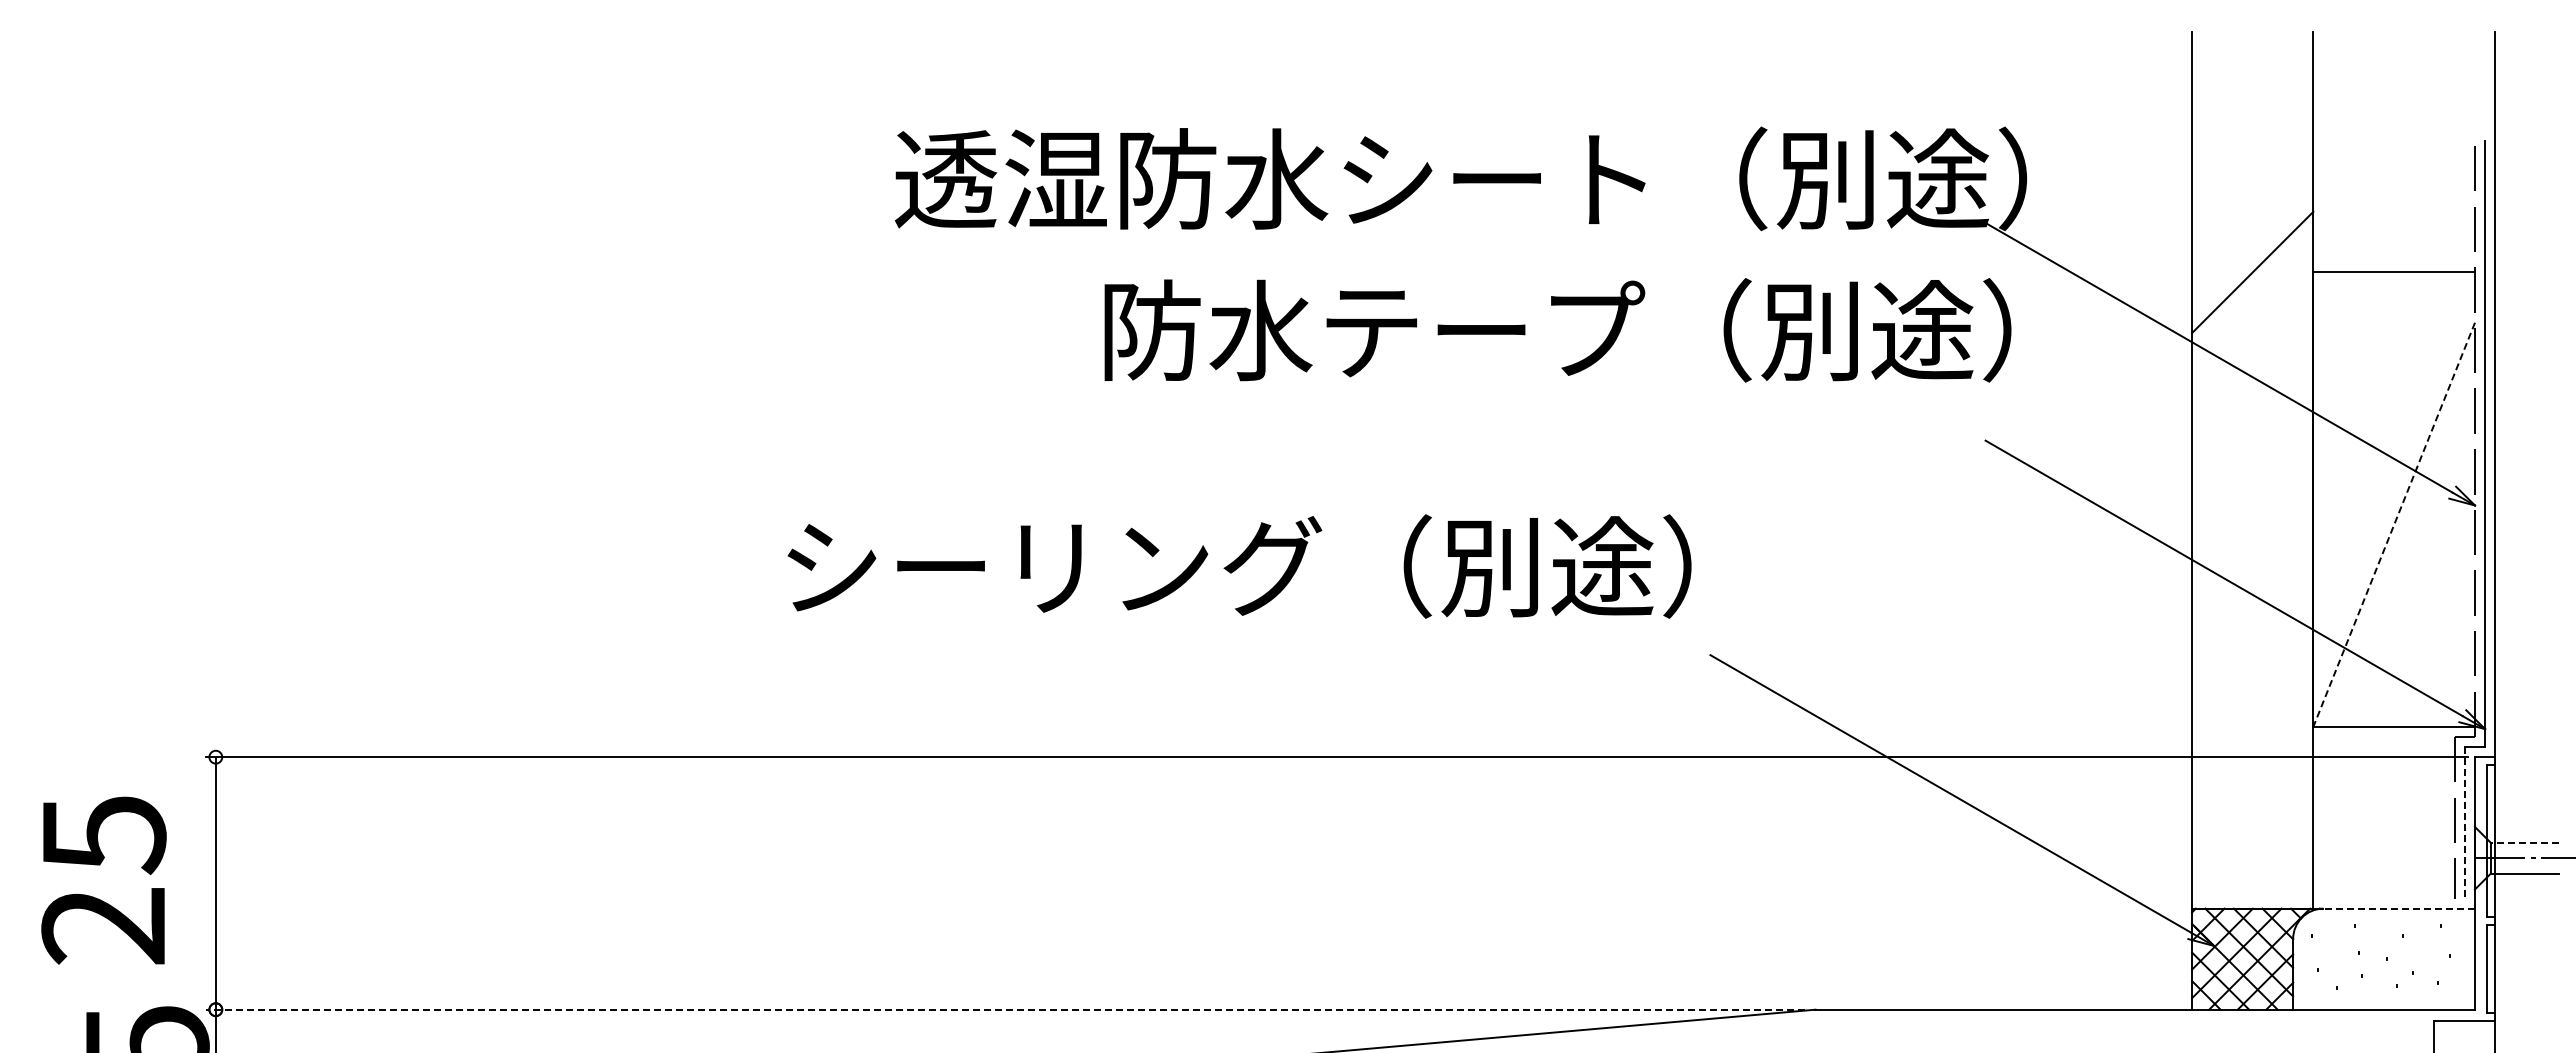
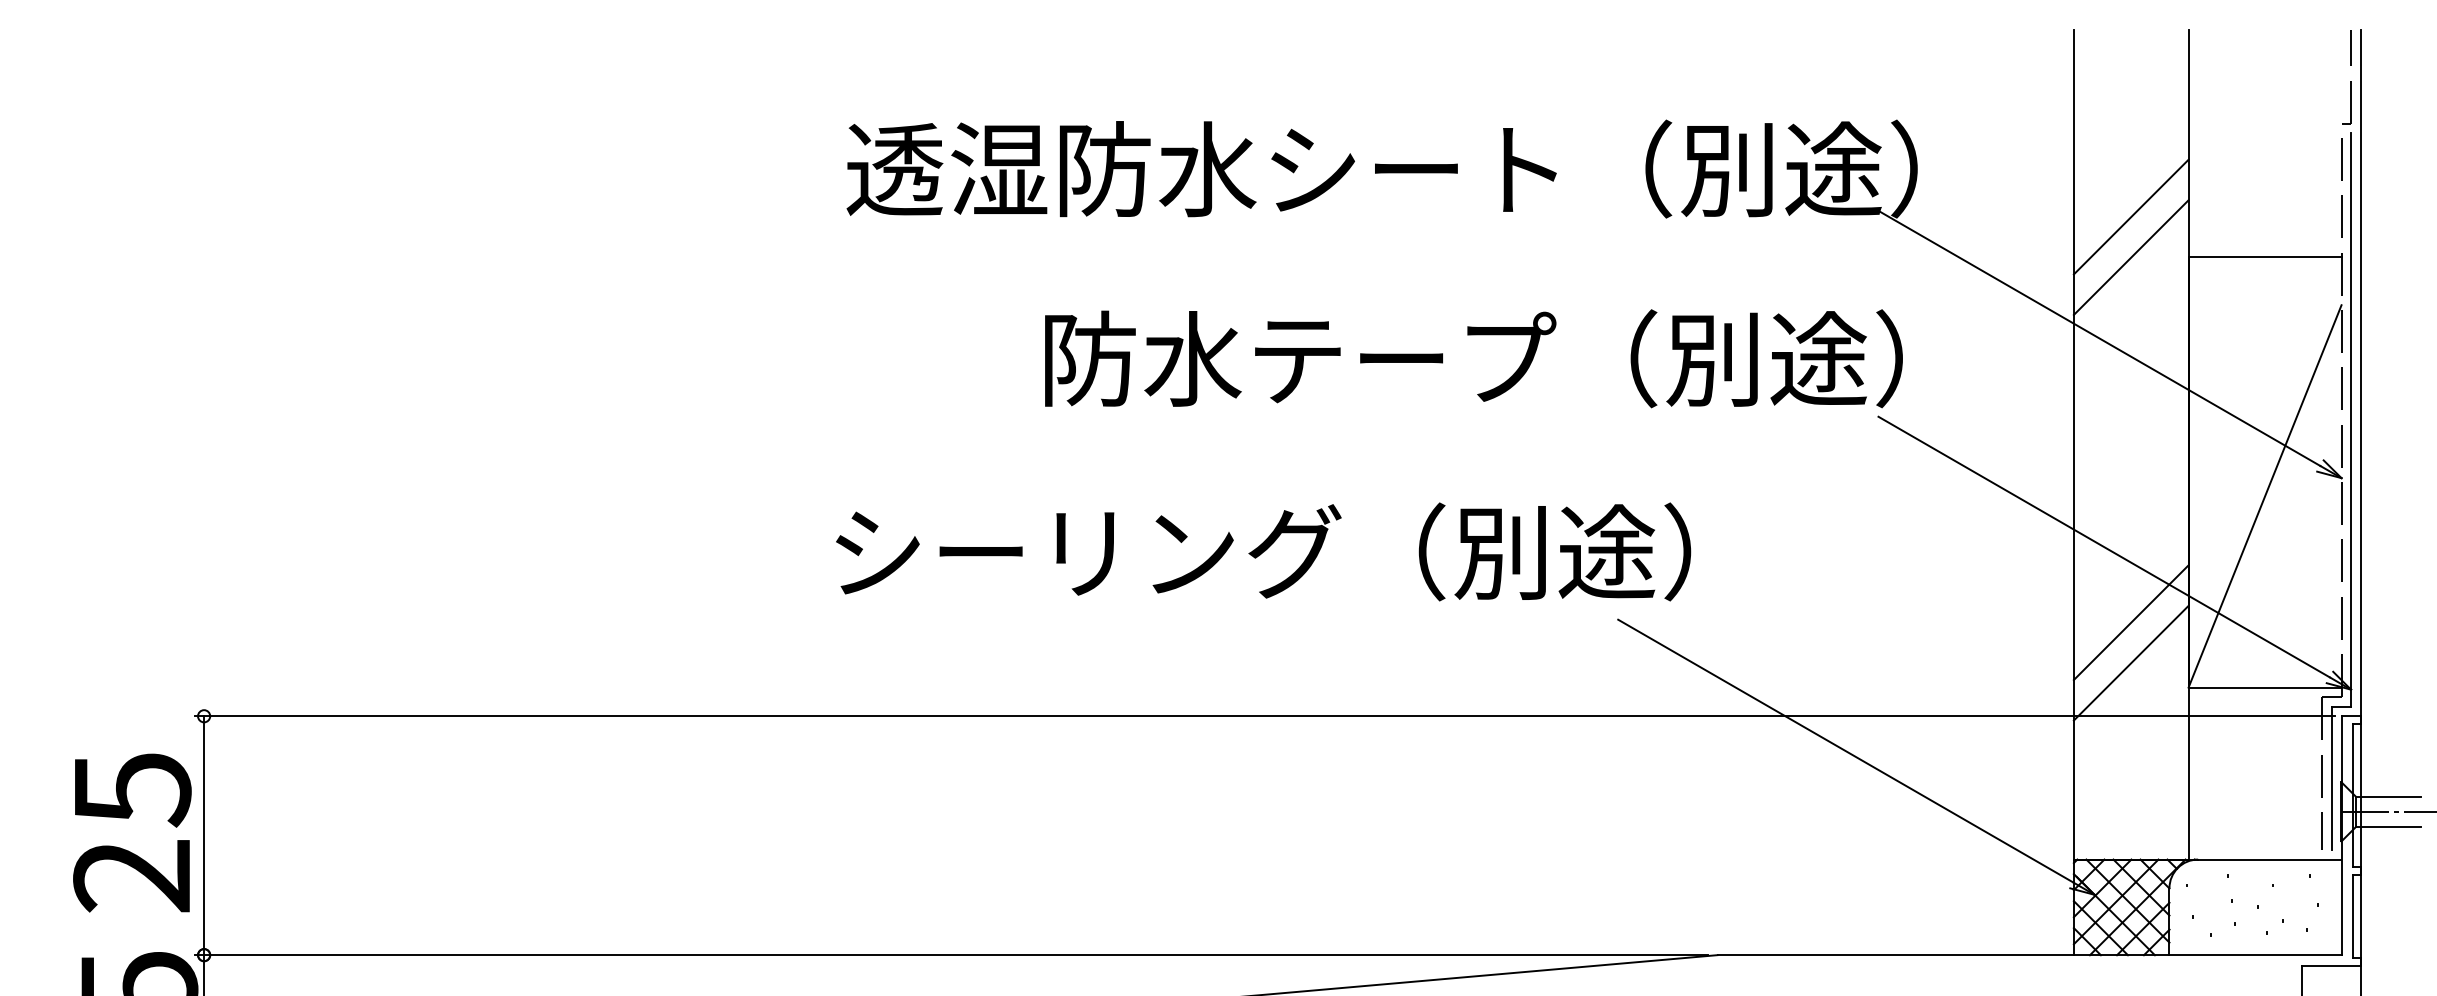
part: (2480, 81) -> (2346, 76), added
line: (2252, 229) -> (2131, 217), added
text: (1557, 330) -> (1473, 358), moved
line: (2394, 524) -> (2265, 496), dashed -> solid
text: (1239, 566) -> (1263, 551), moved
line: (2252, 657) -> (2131, 621), added
line: (2252, 700) -> (2131, 662), added
line: (2464, 822) -> (2331, 778), dashed -> solid
line: (2524, 842) -> (2388, 796), dashed -> solid
text: (103, 880) -> (131, 832), moved
line: (2399, 908) -> (2270, 859), dashed -> solid
line: (1005, 1009) -> (951, 954), dashed -> solid

